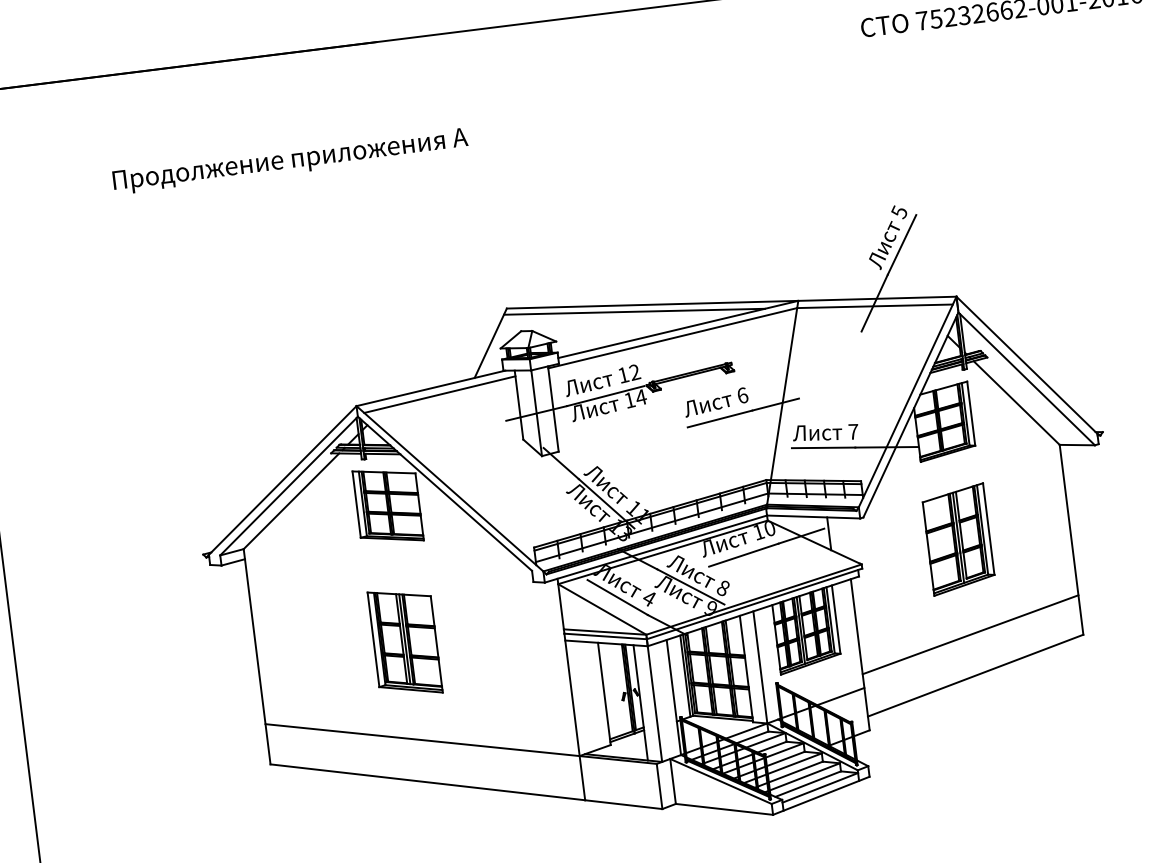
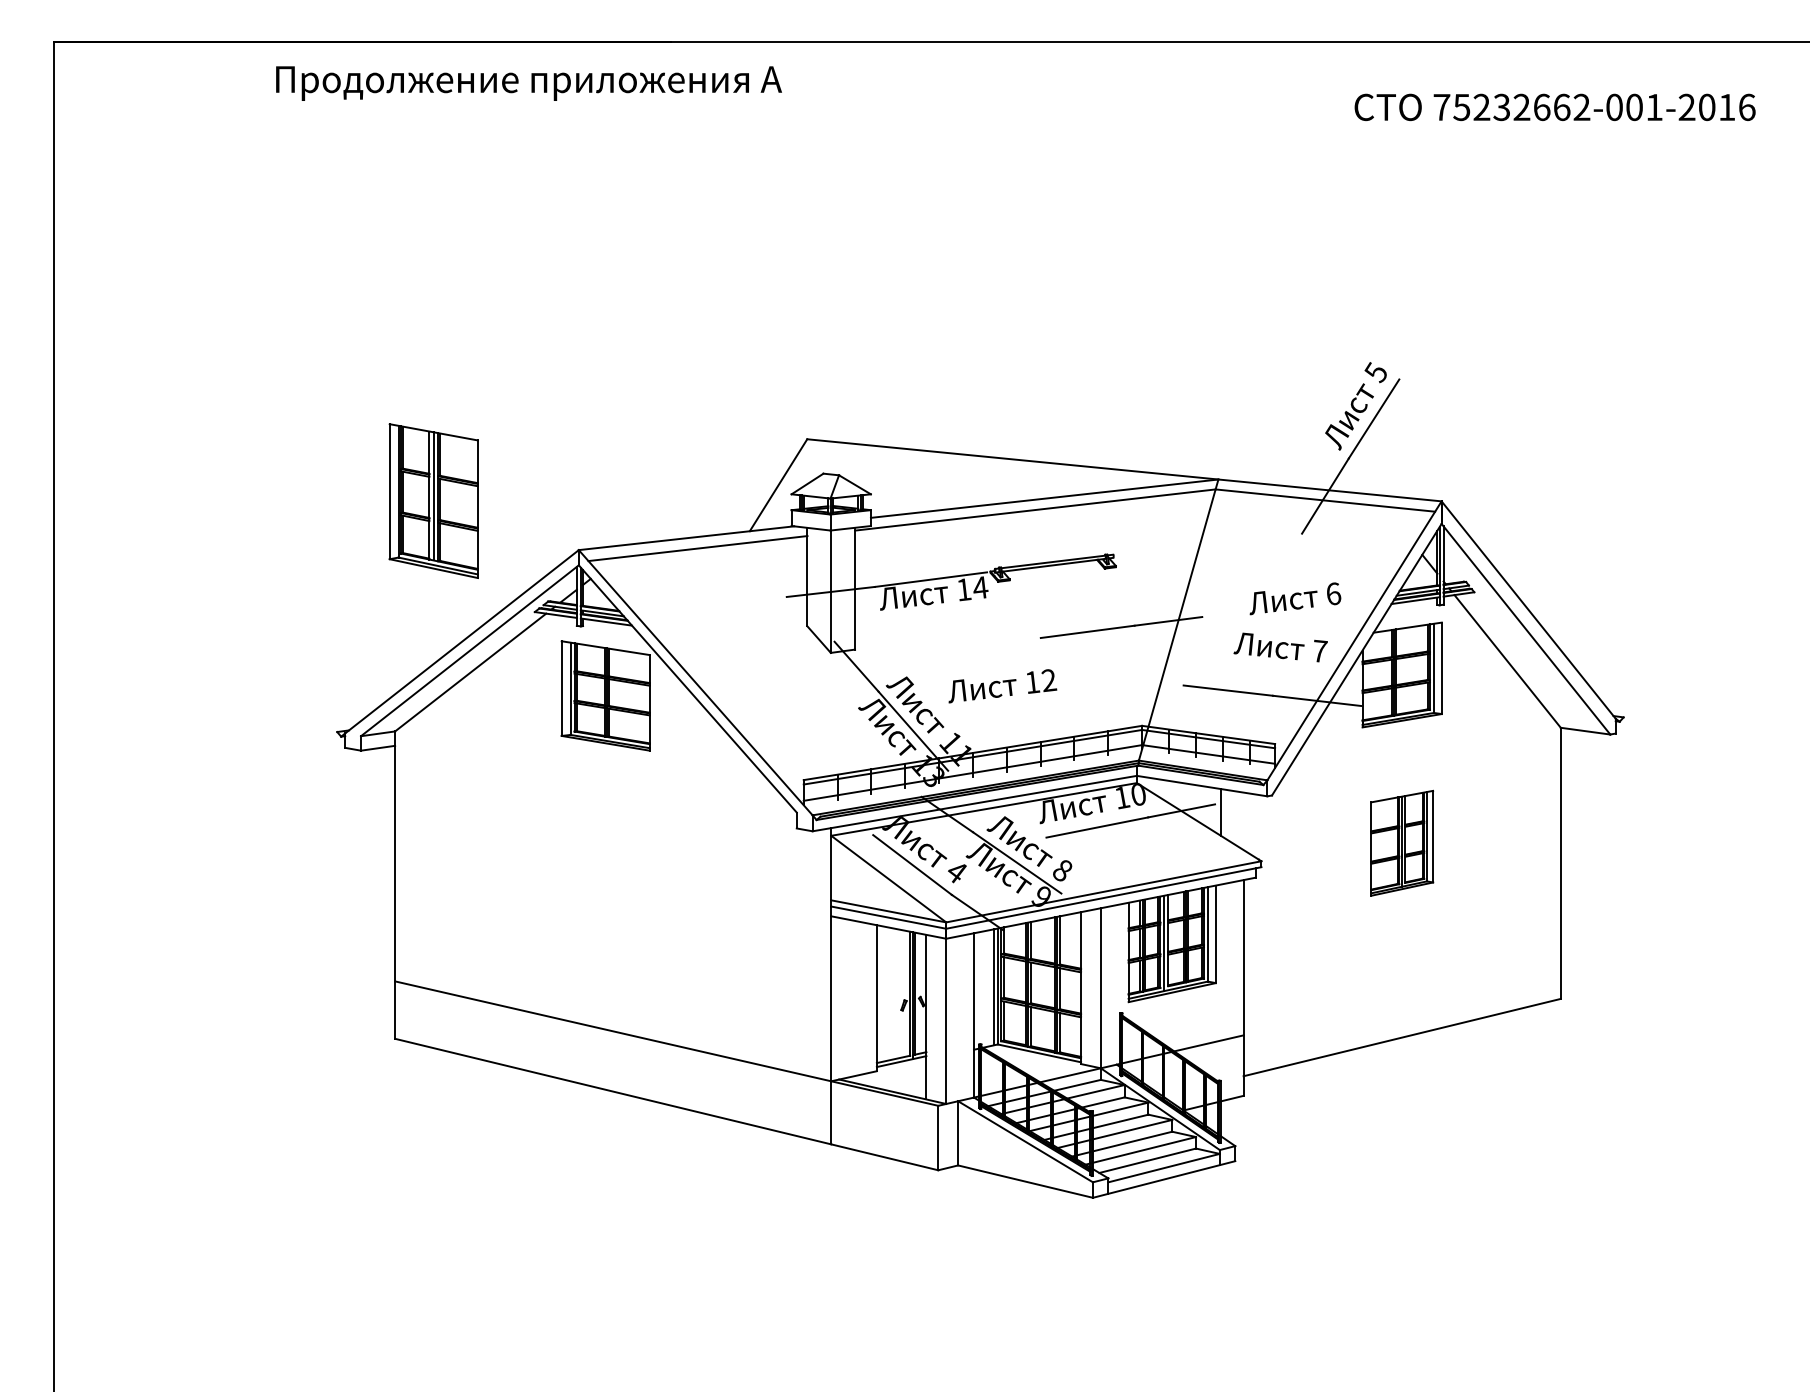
text: (290, 161) -> (528, 83), moved
line: (634, 311) -> (986, 465), removed
text: (602, 380) -> (1002, 686), moved
text: (716, 402) -> (1295, 598), moved
text: (825, 432) -> (1280, 647), moved
part: (958, 539) -> (1402, 843), size x0.7
line: (970, 634) -> (1401, 978), removed
part: (404, 642) -> (433, 500), moved

